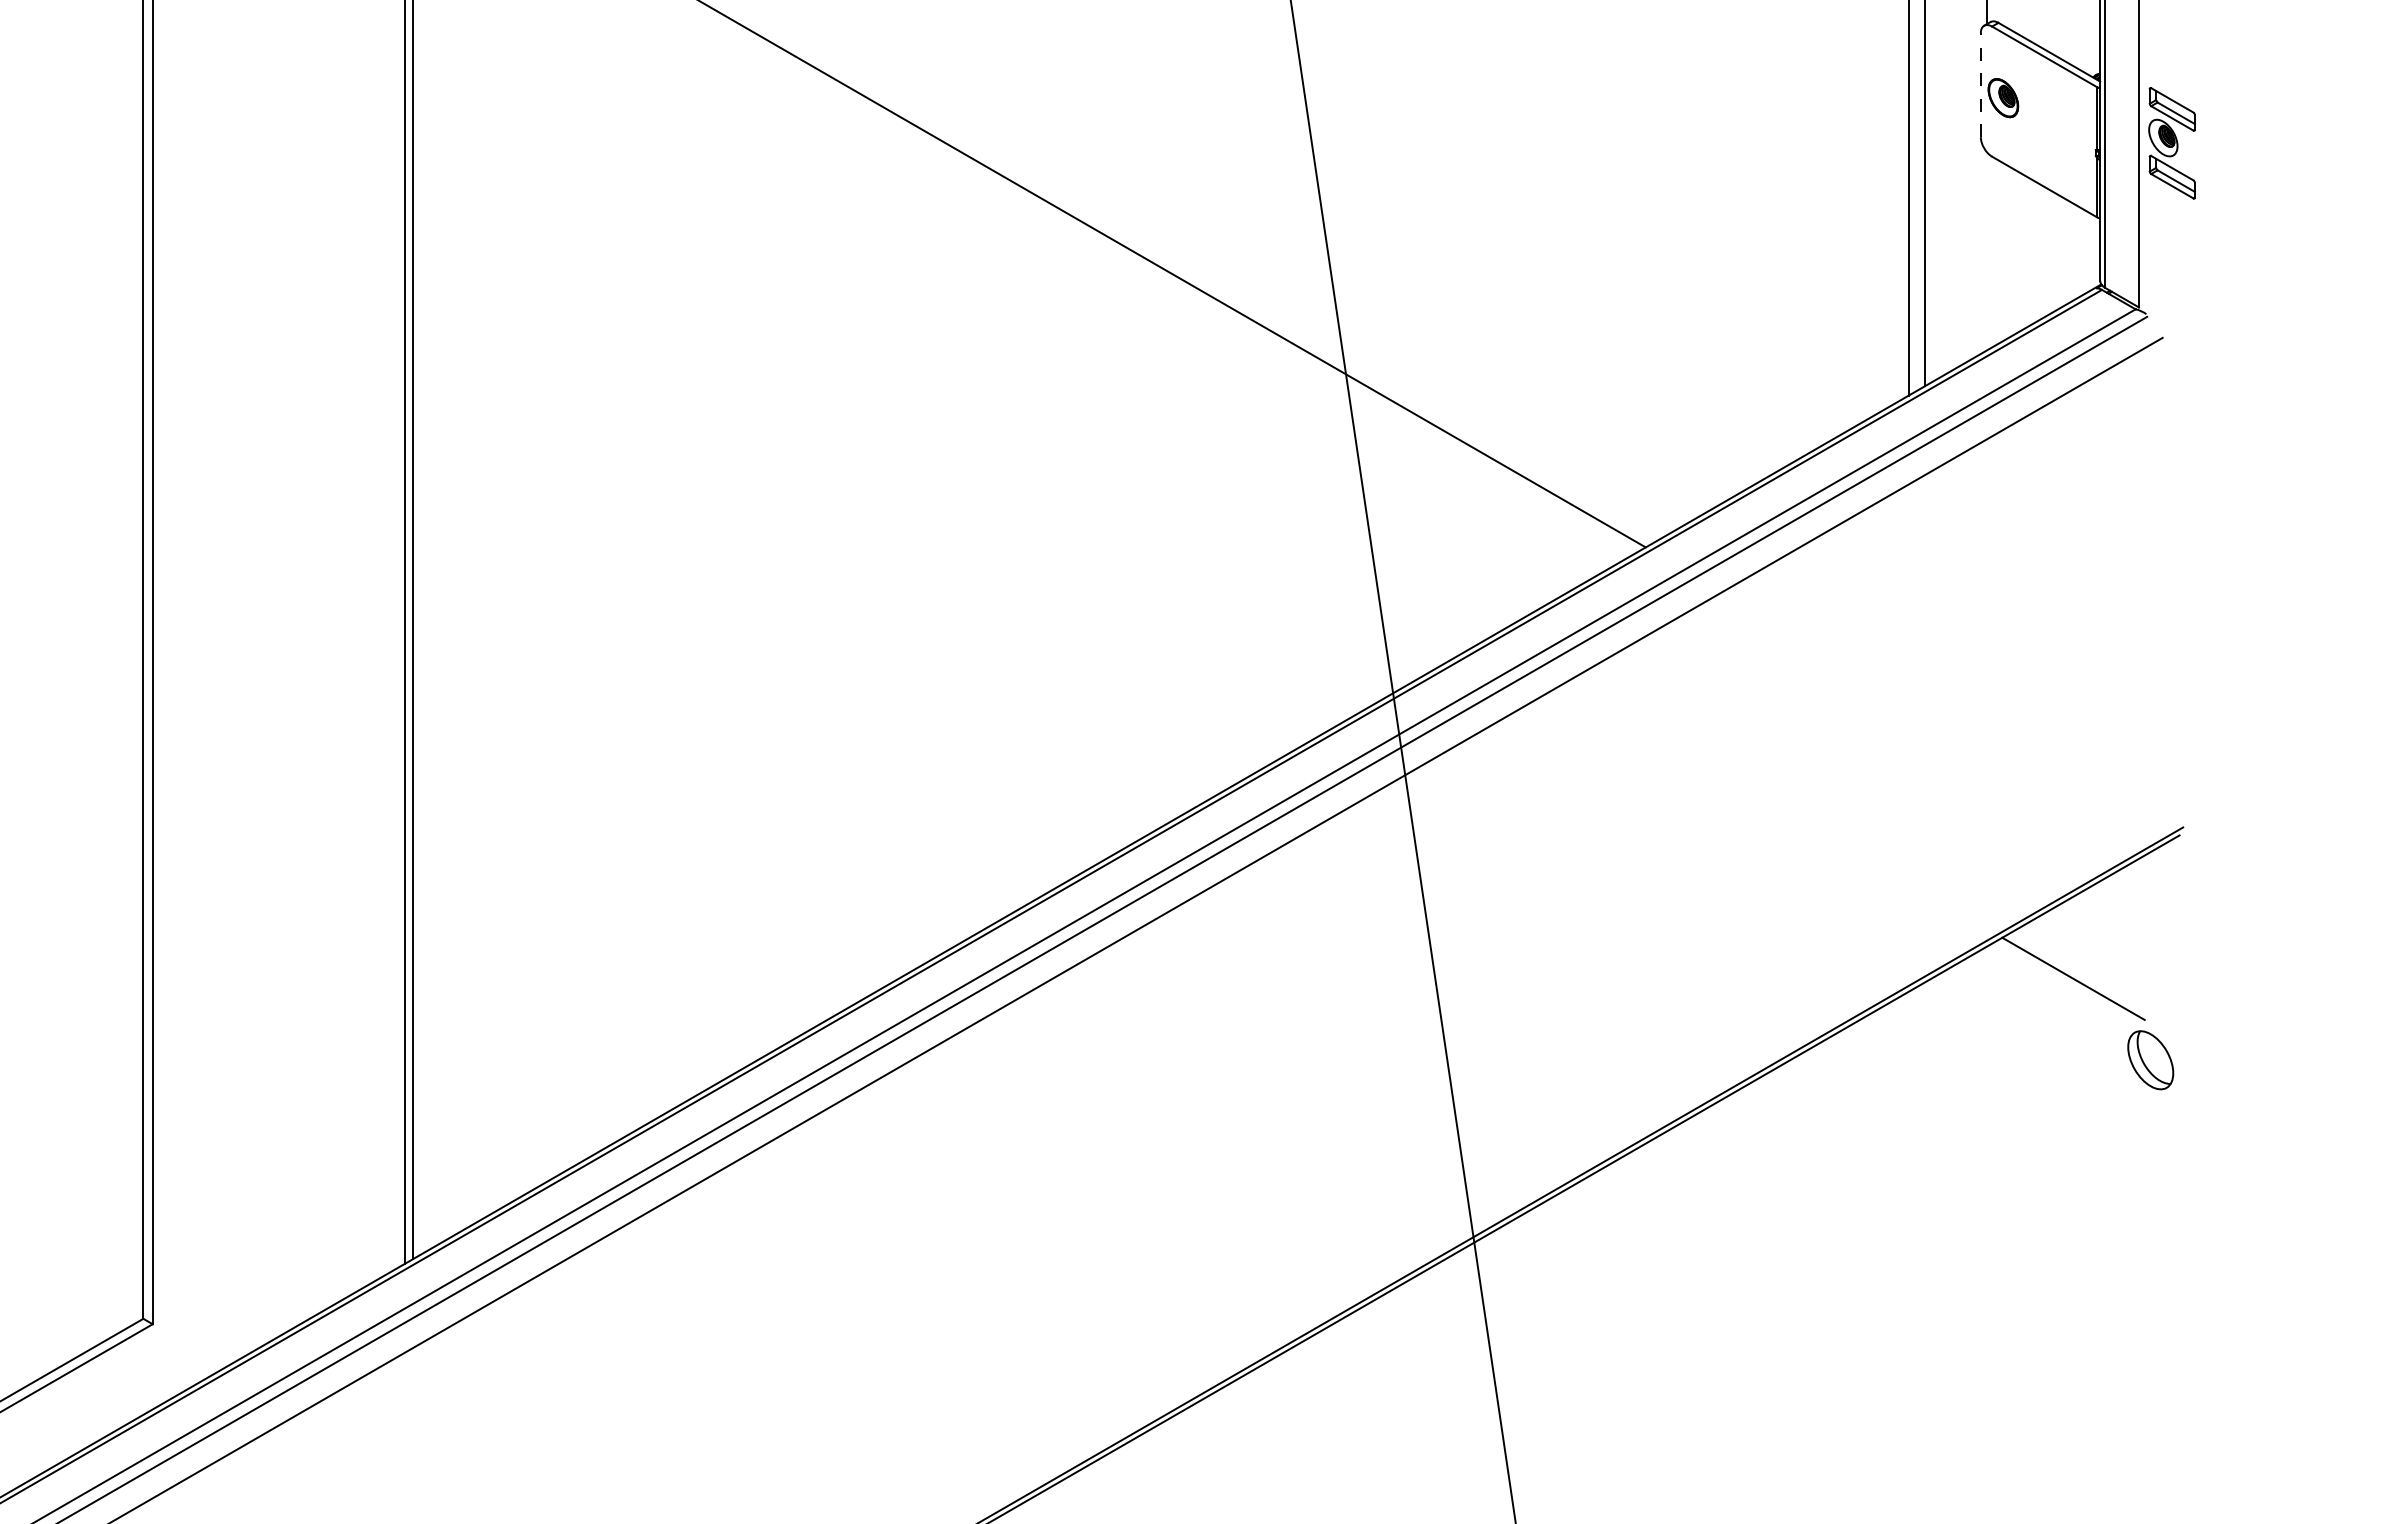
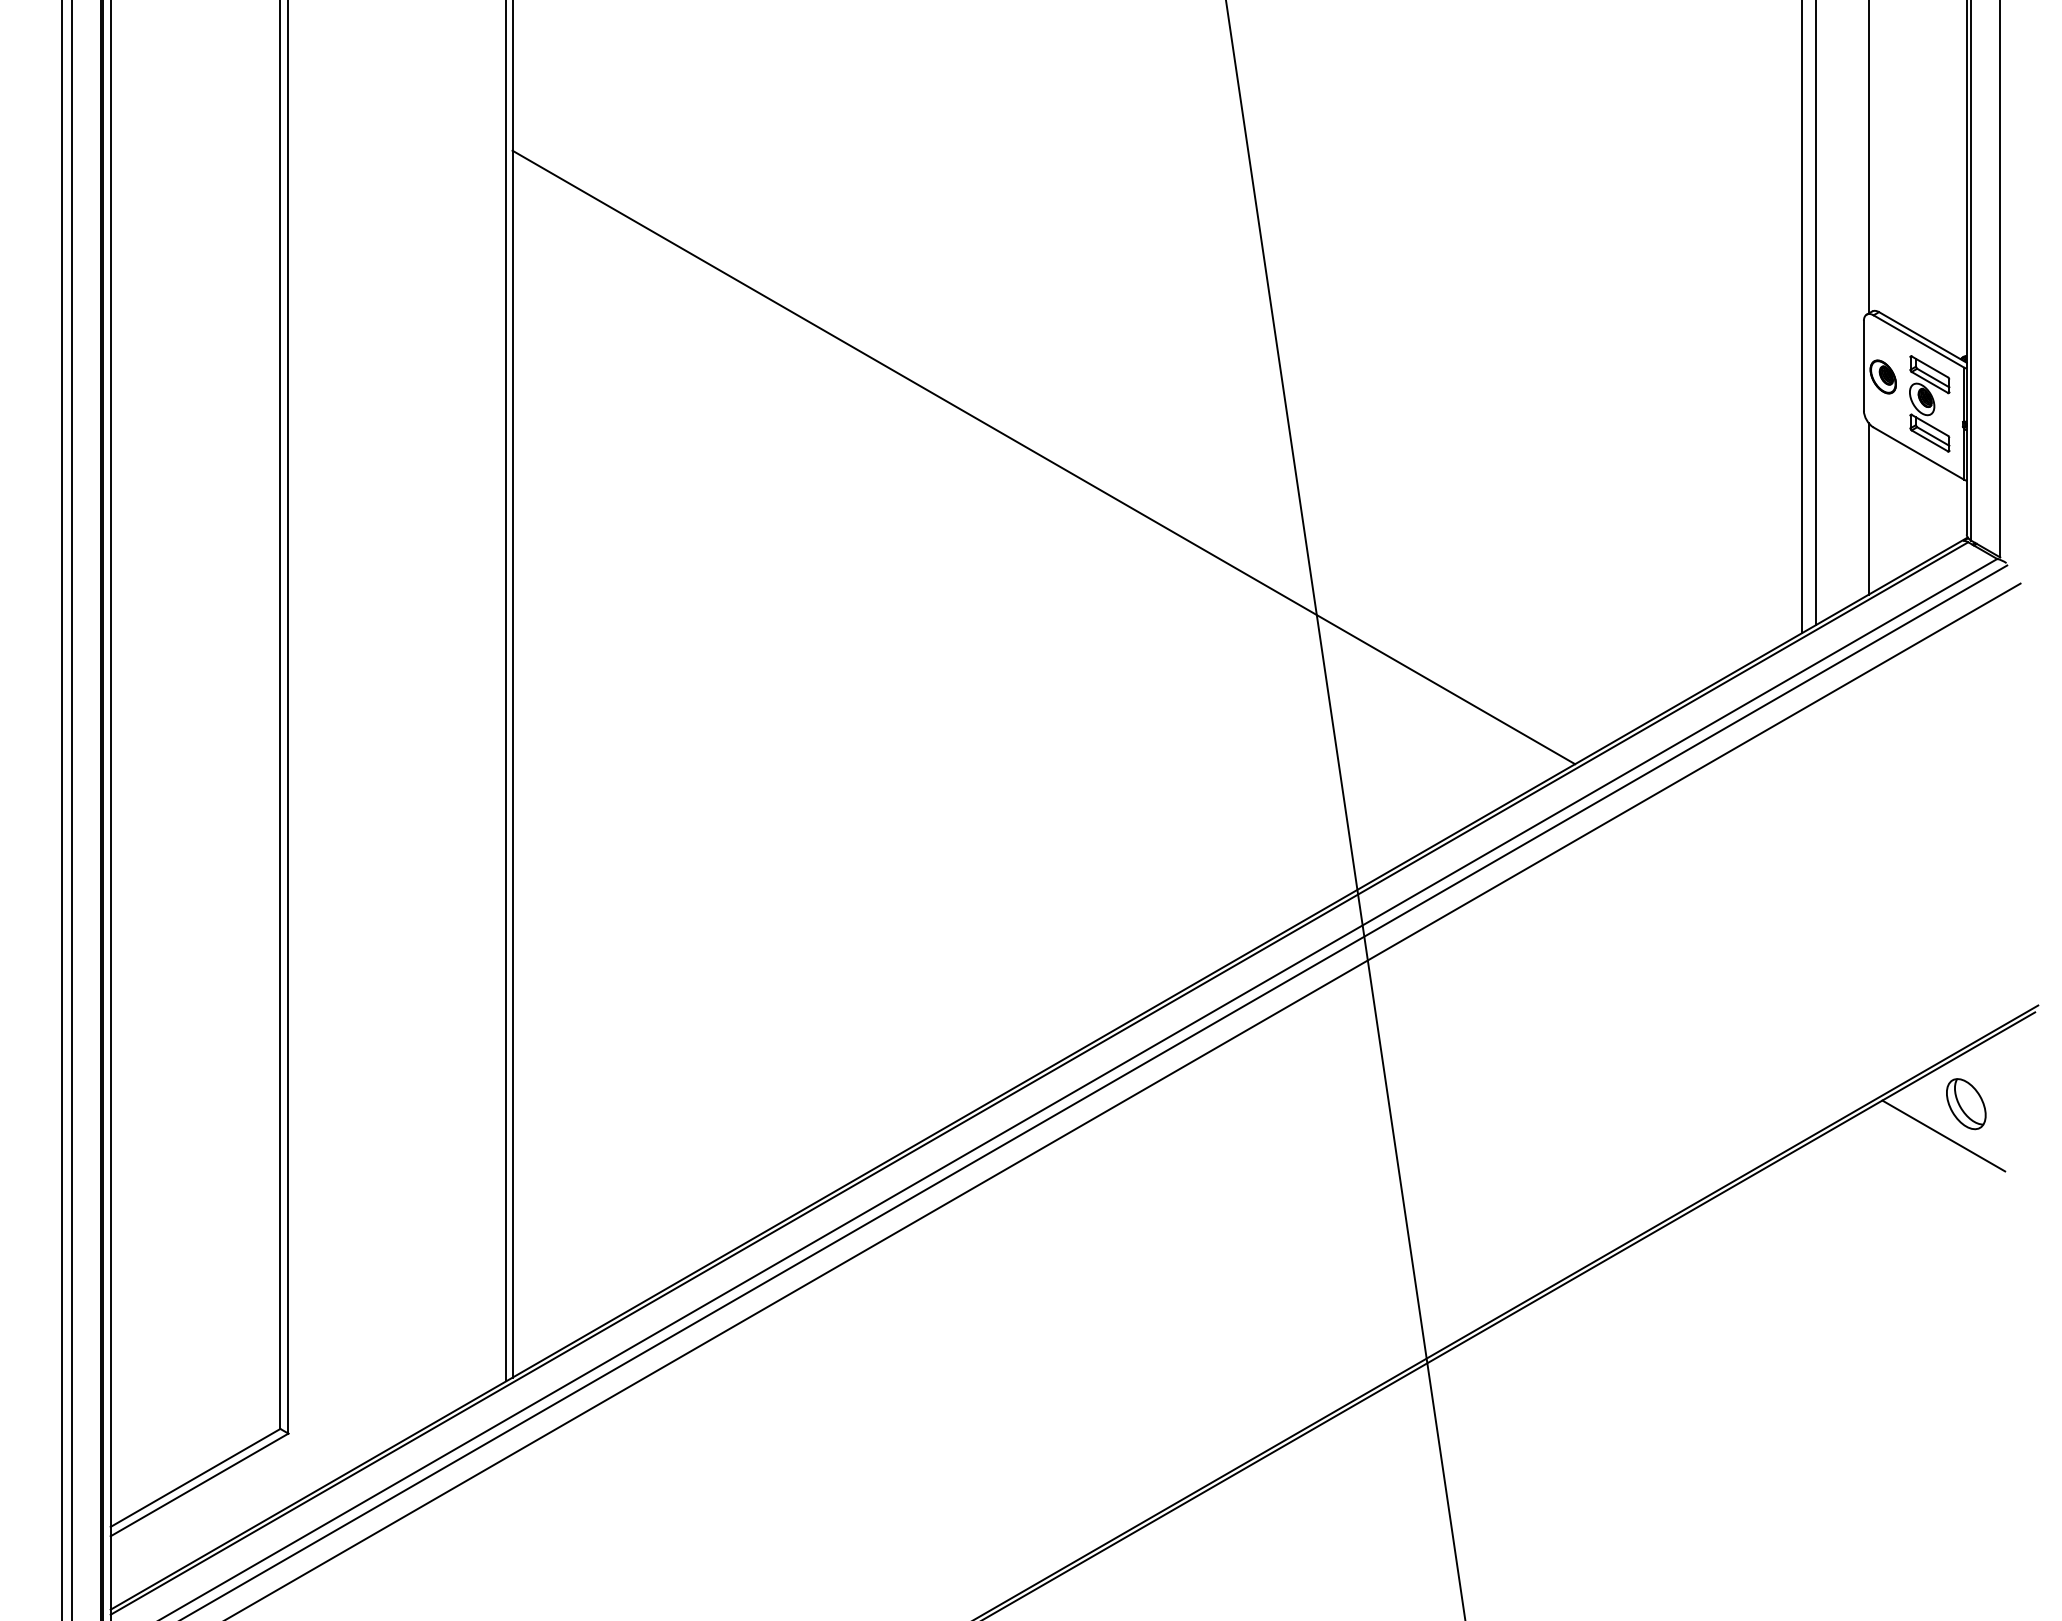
line: (1980, 84) -> (1863, 365), dashed -> solid
part: (2171, 142) -> (1929, 403), moved
line: (1986, 250) -> (1868, 508), added
part: (2150, 1060) -> (1966, 1104), moved

